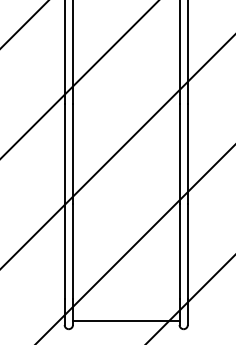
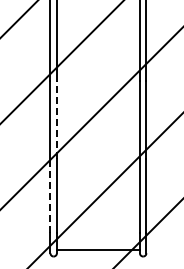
line: (72, 154) -> (56, 120), solid -> dashed
line: (64, 250) -> (50, 195), solid -> dashed

